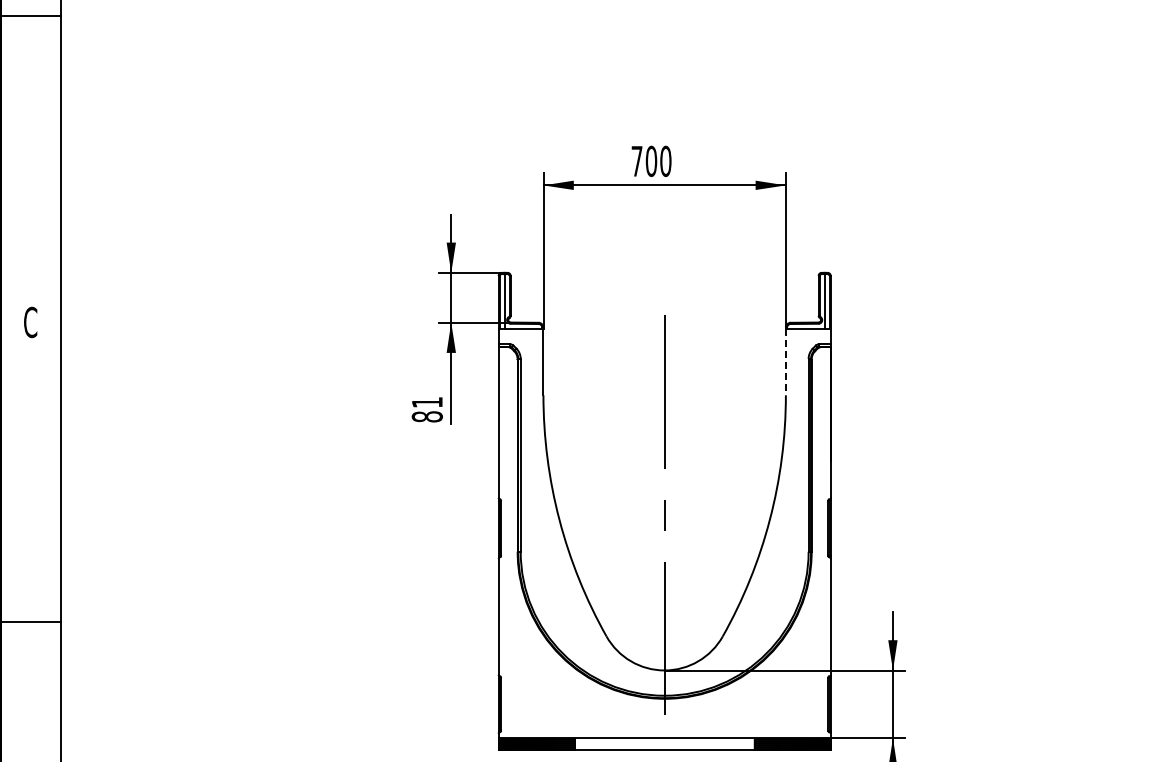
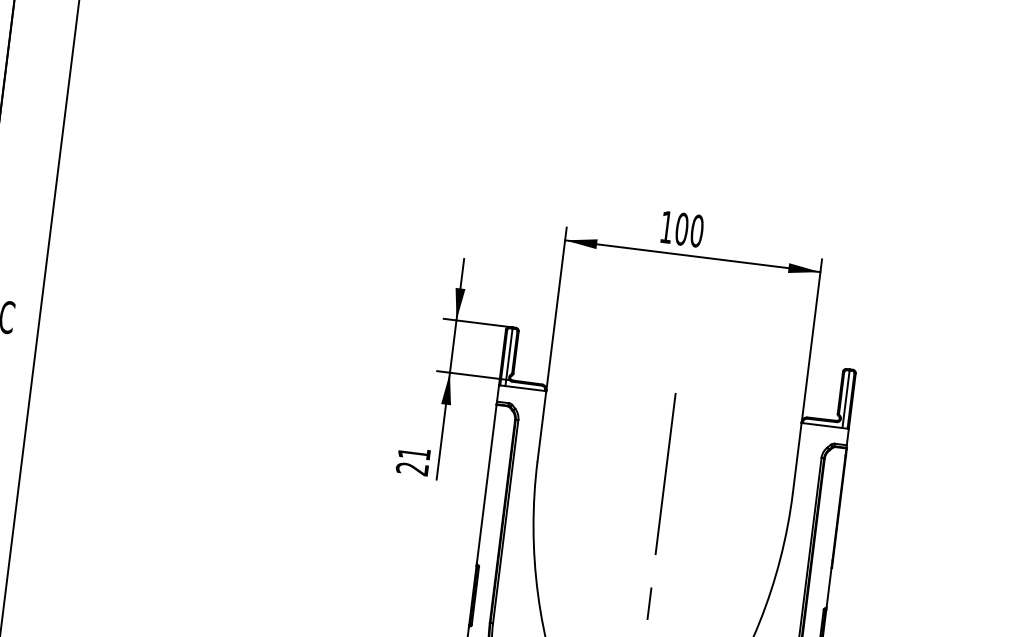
text: (636, 161) -> (666, 227), 700 -> 100
line: (785, 362) -> (796, 458), dashed -> solid
text: (426, 416) -> (411, 468), 81 -> 21

